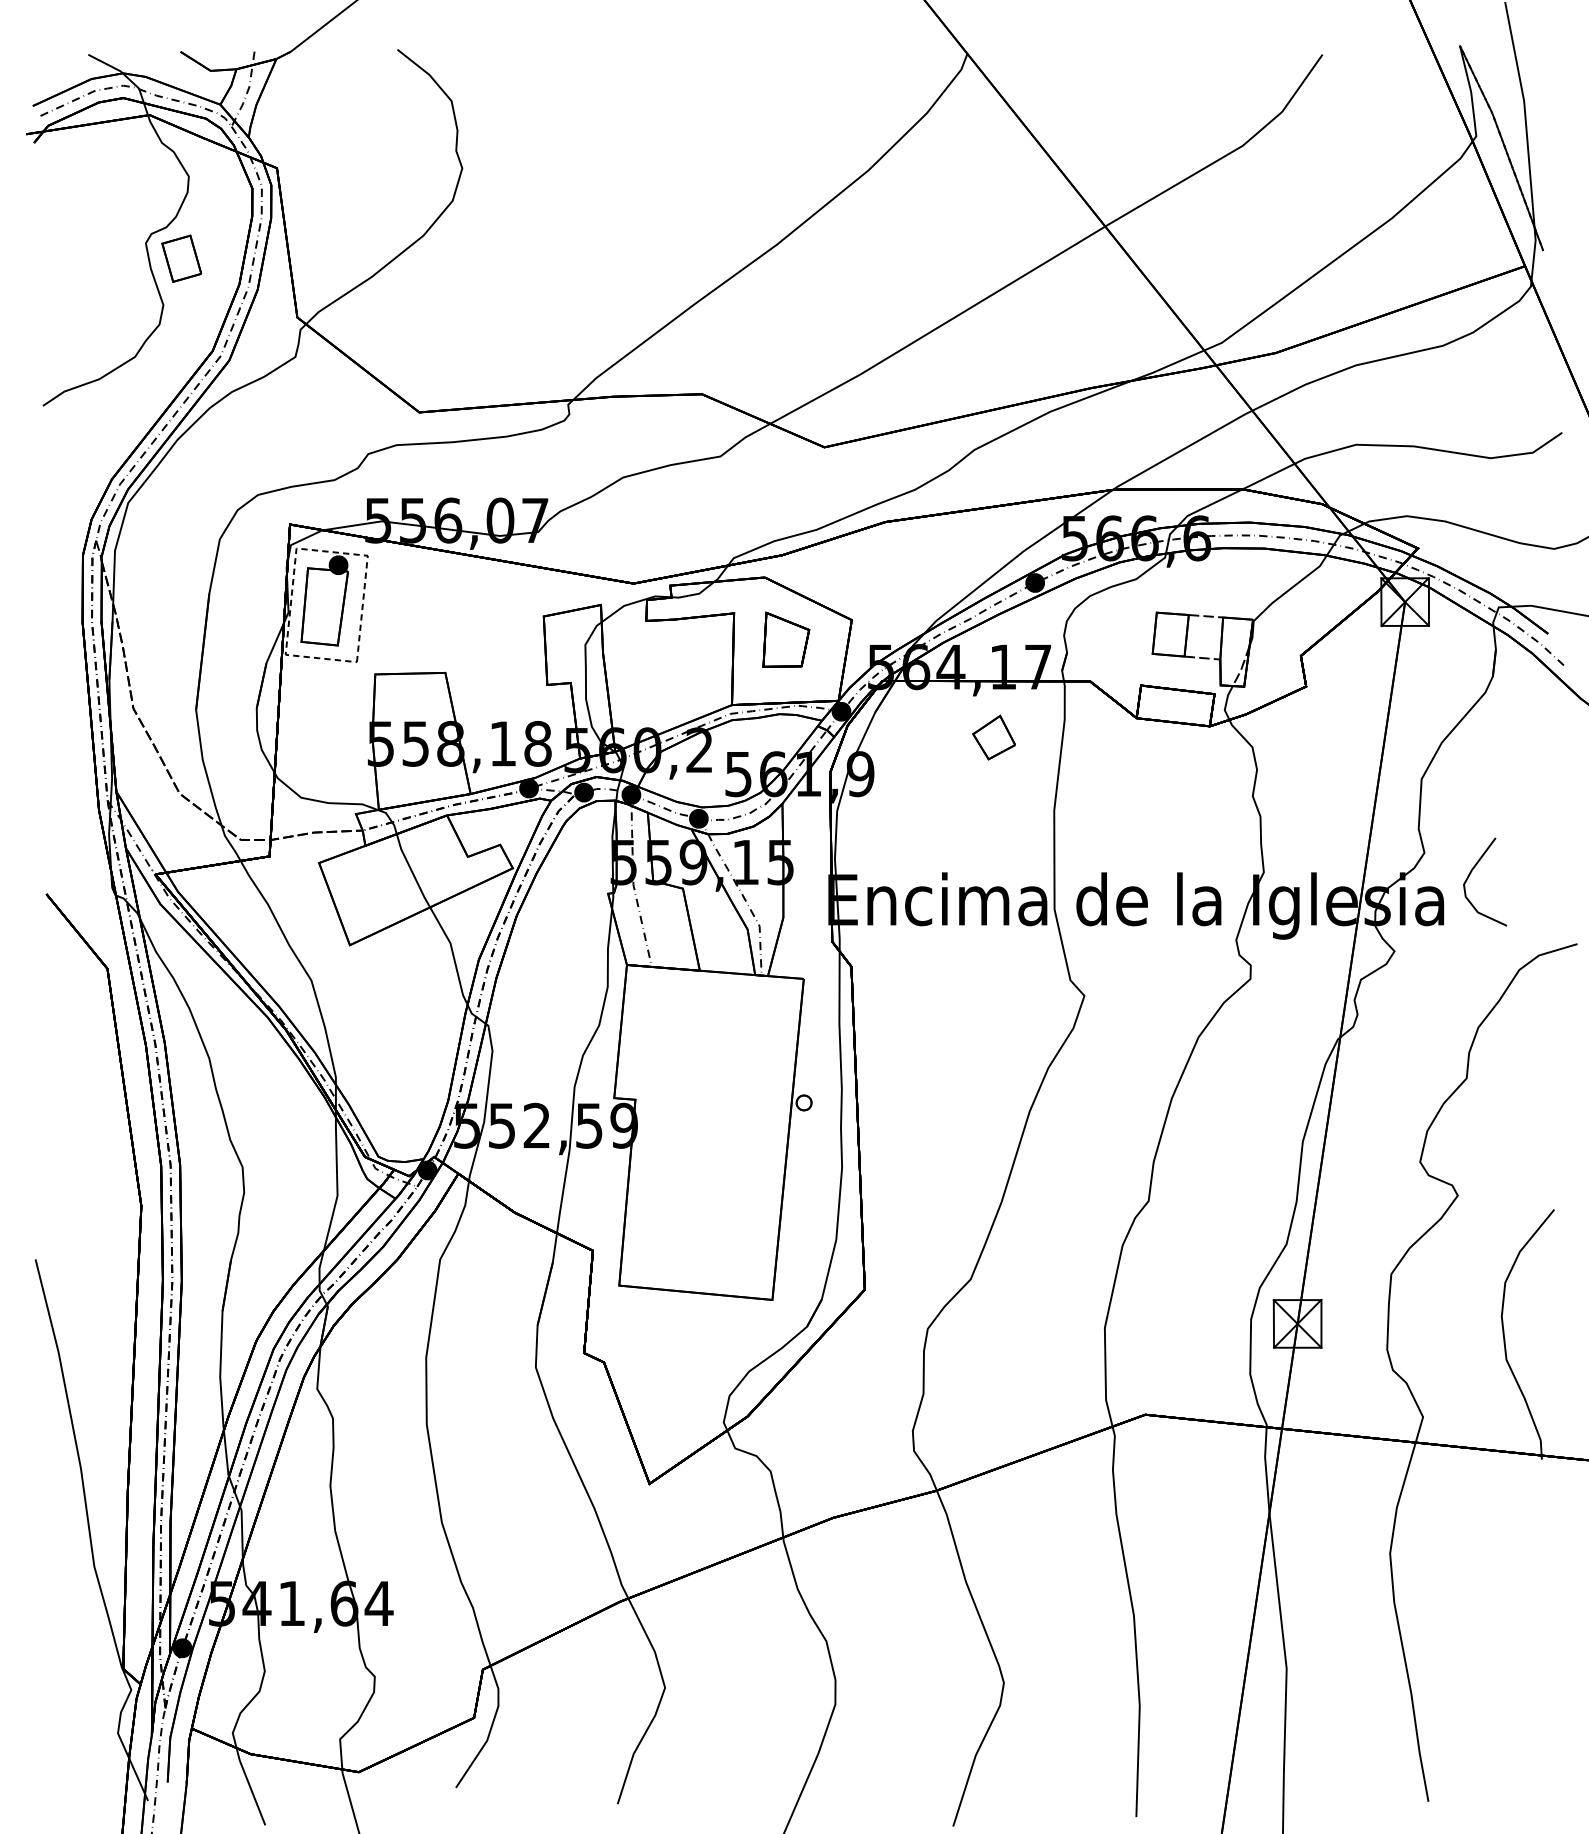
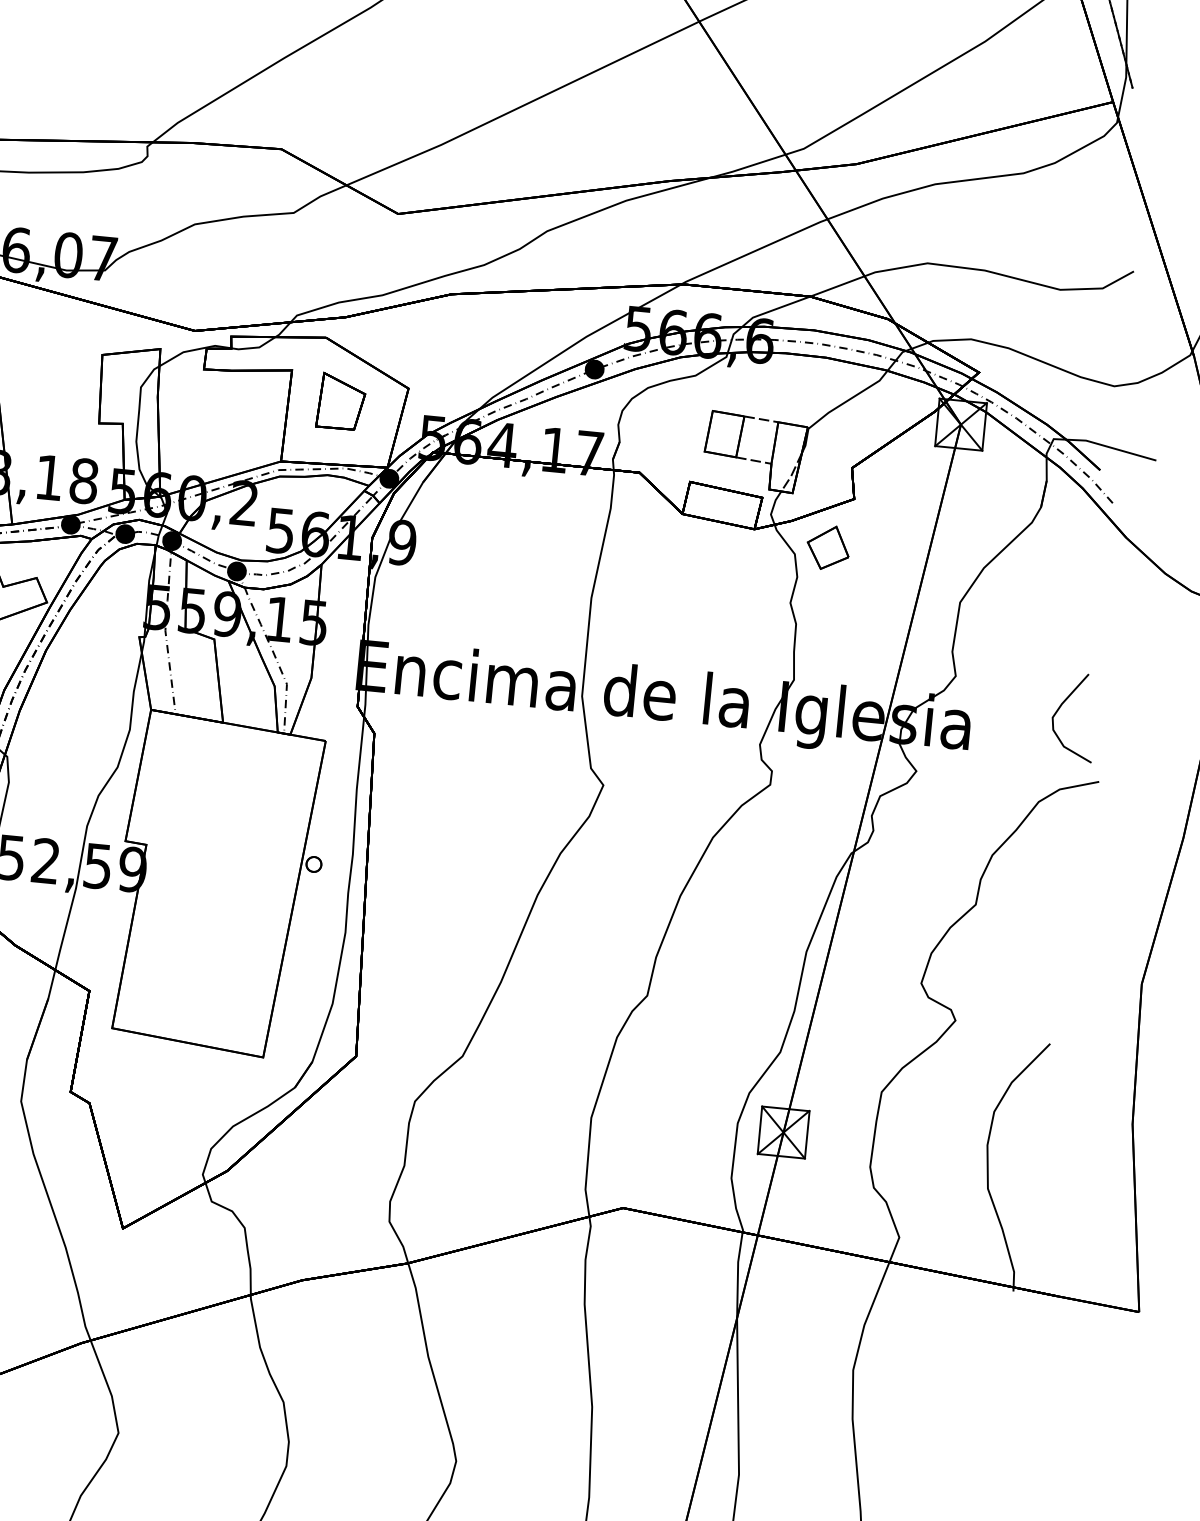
part: (993, 737) -> (827, 547), moved
curve: (1471, 873) -> (1061, 707), moved

